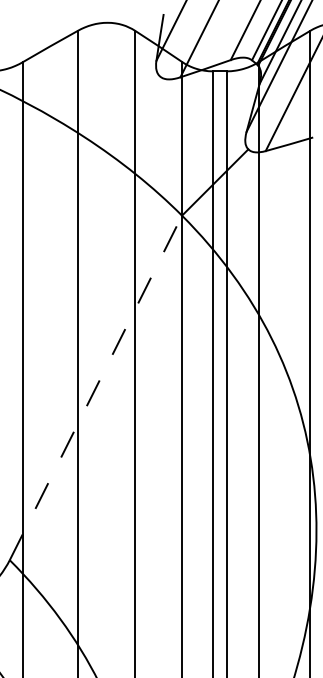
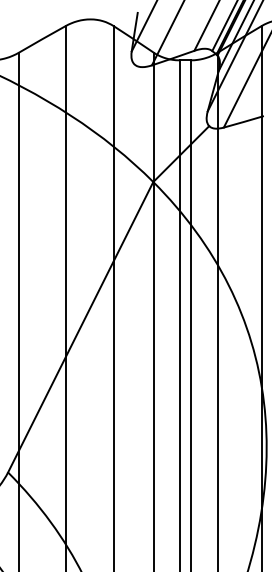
line: (95, 387) -> (80, 326), dashed -> solid

